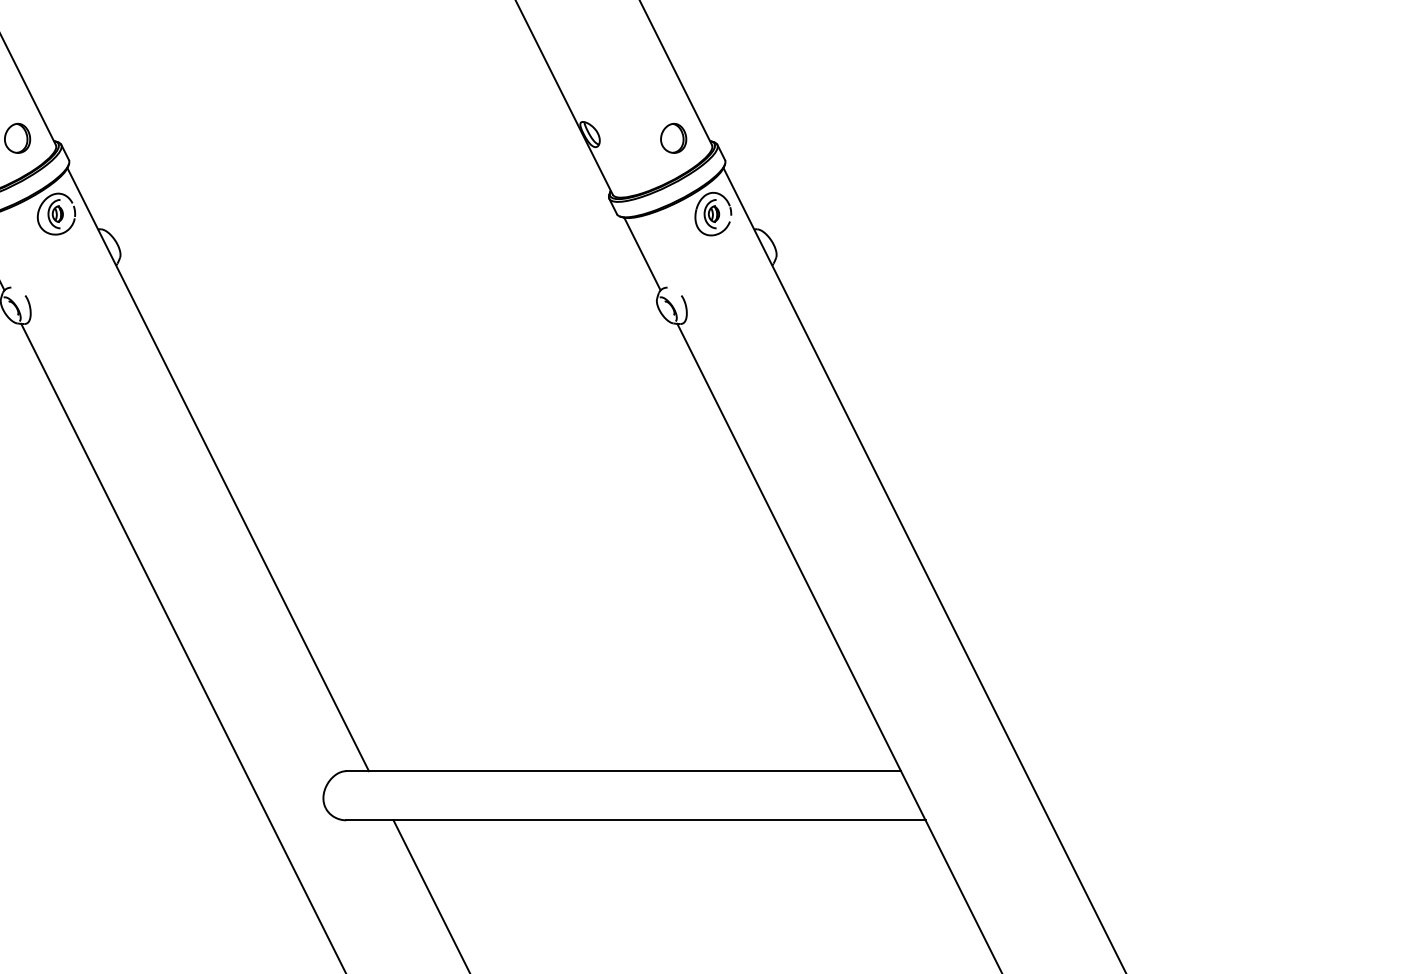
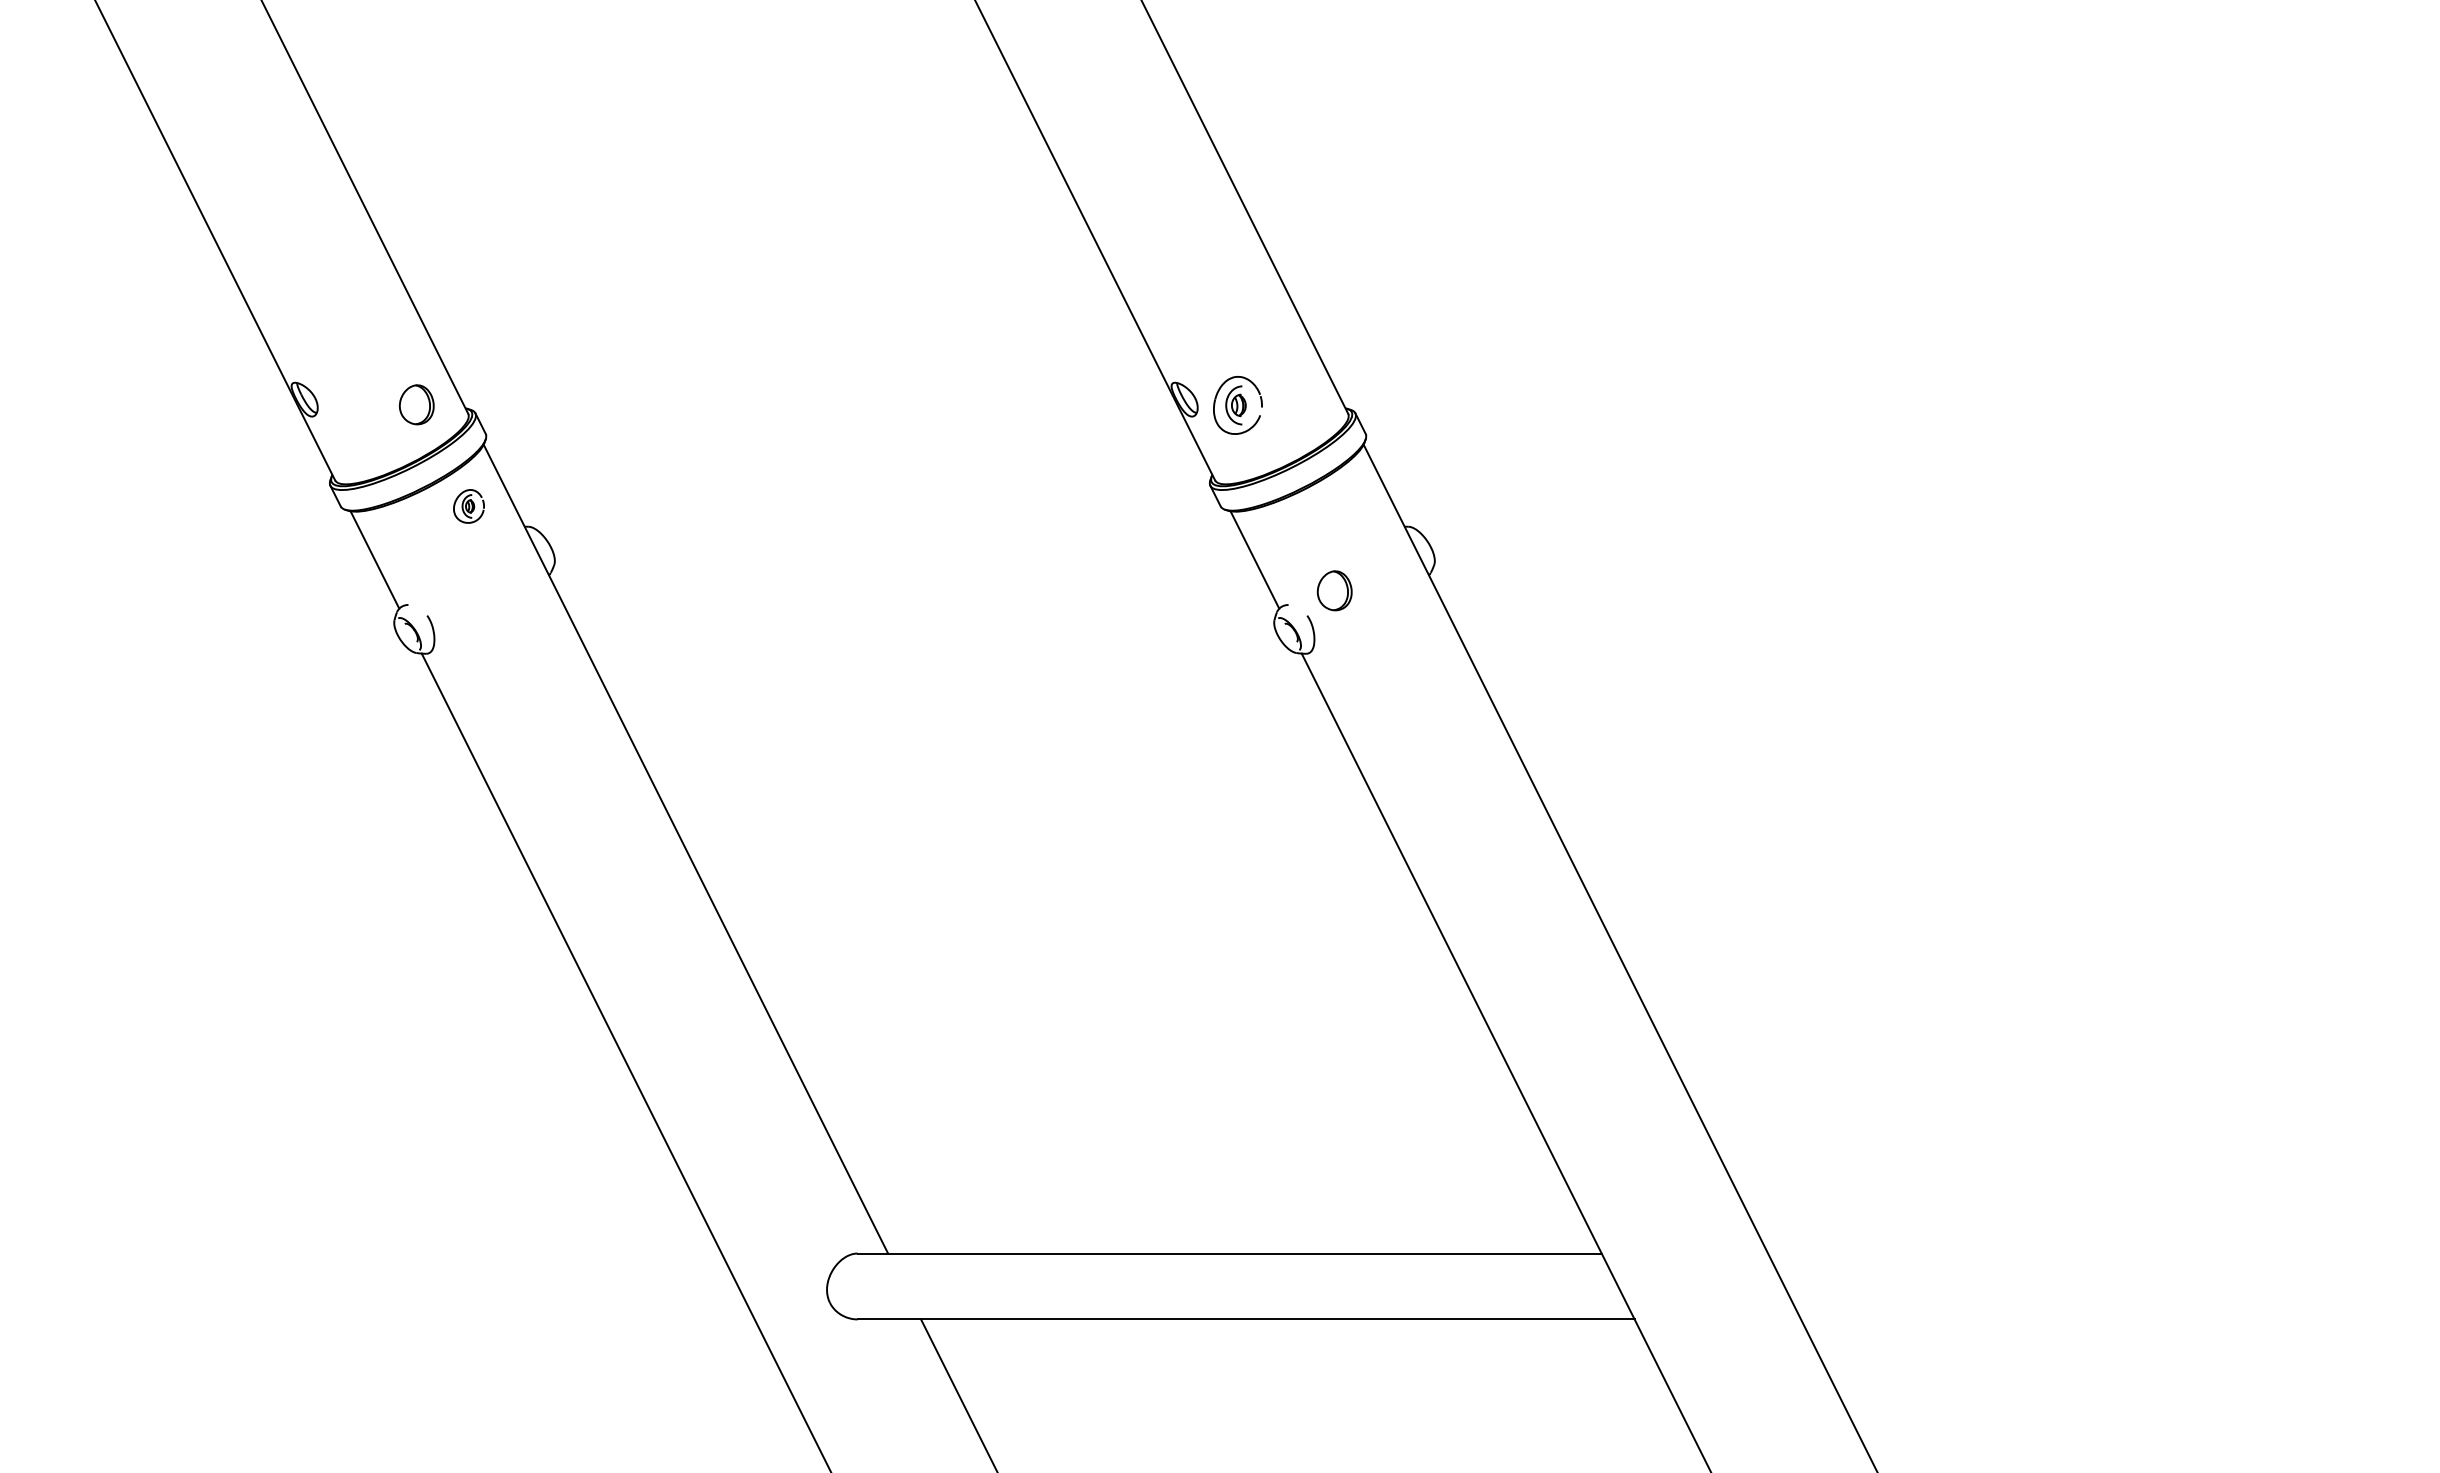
part: (673, 138) -> (1334, 590), moved
part: (56, 214) -> (468, 506), size x0.6
part: (712, 214) -> (1237, 405), moved

